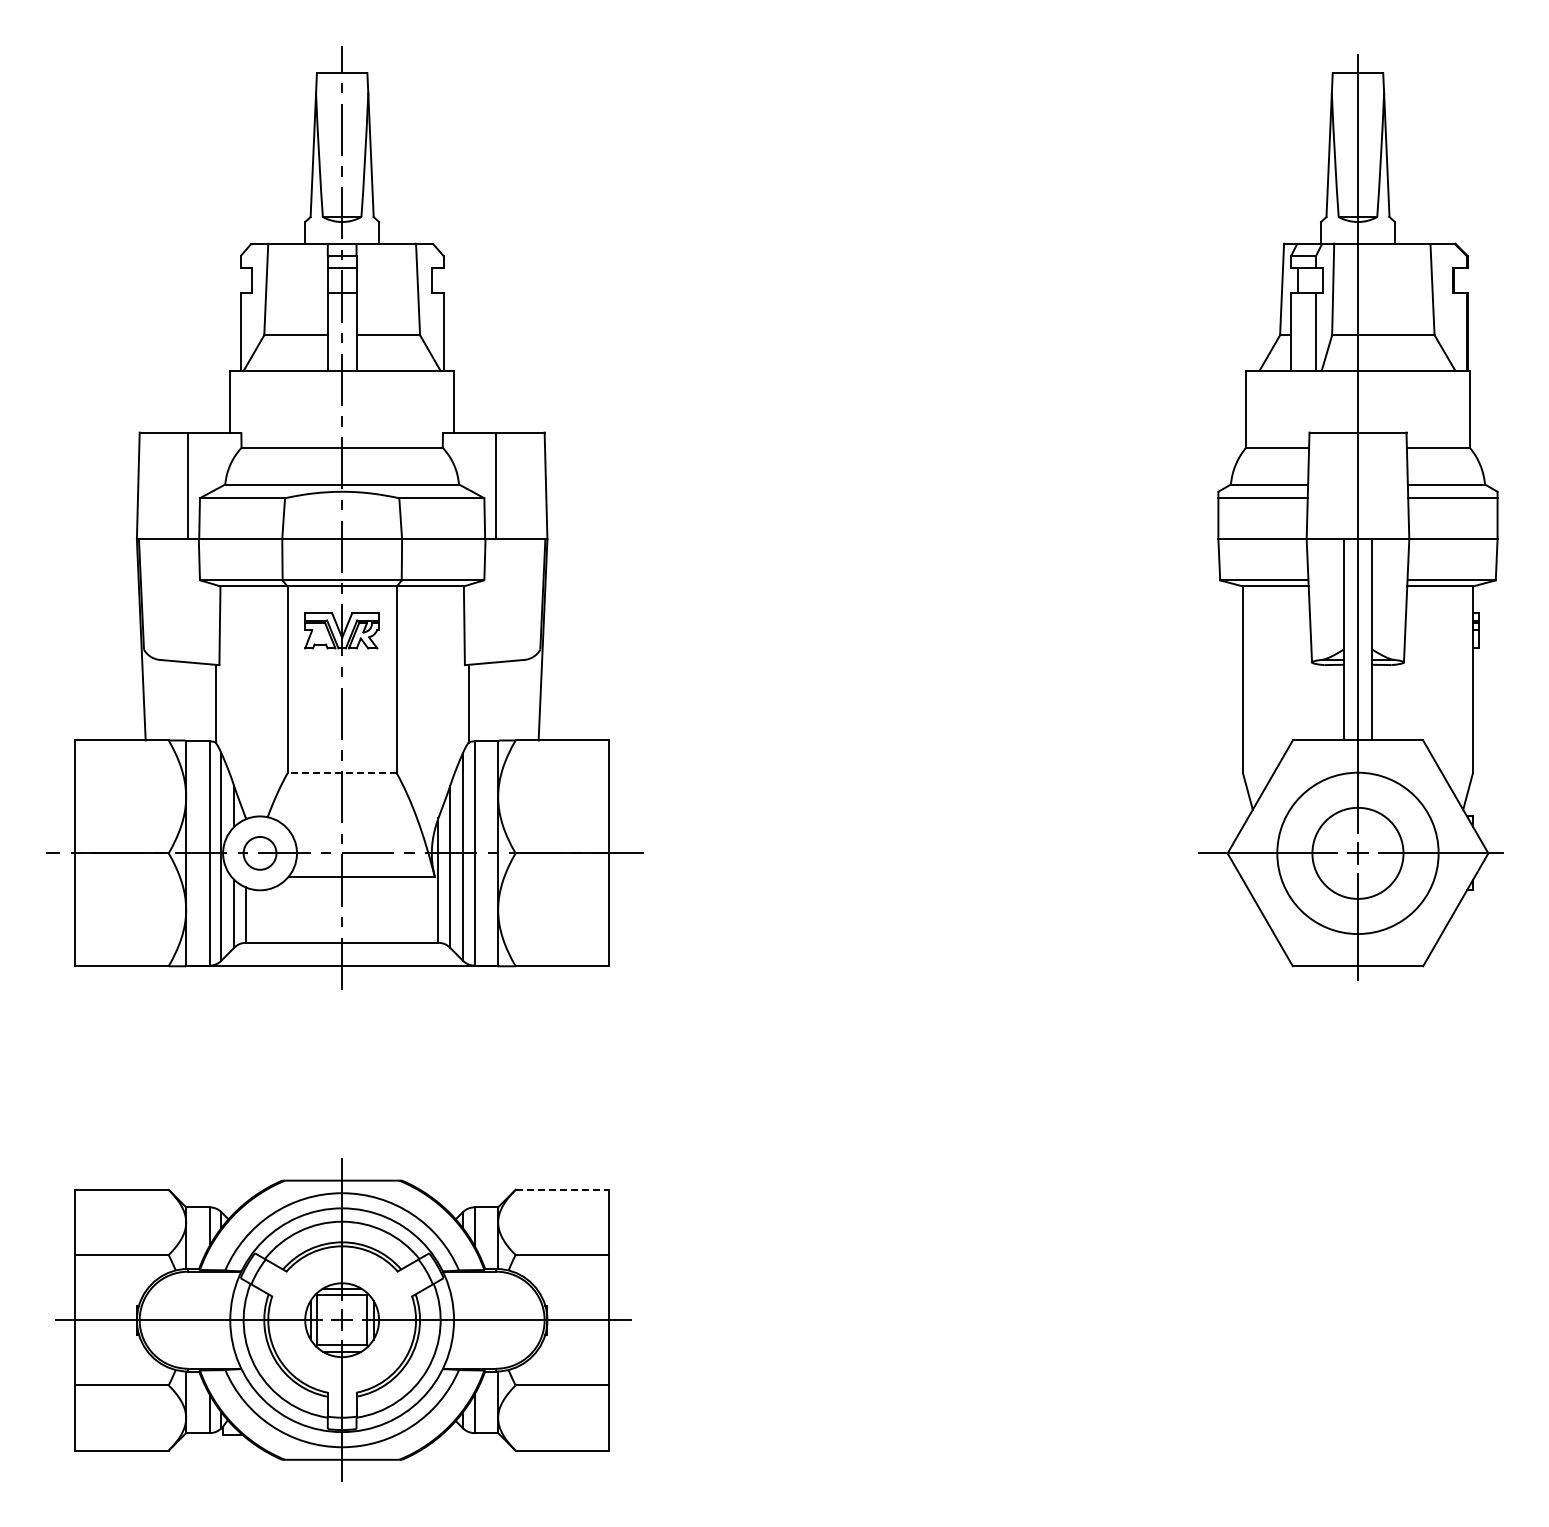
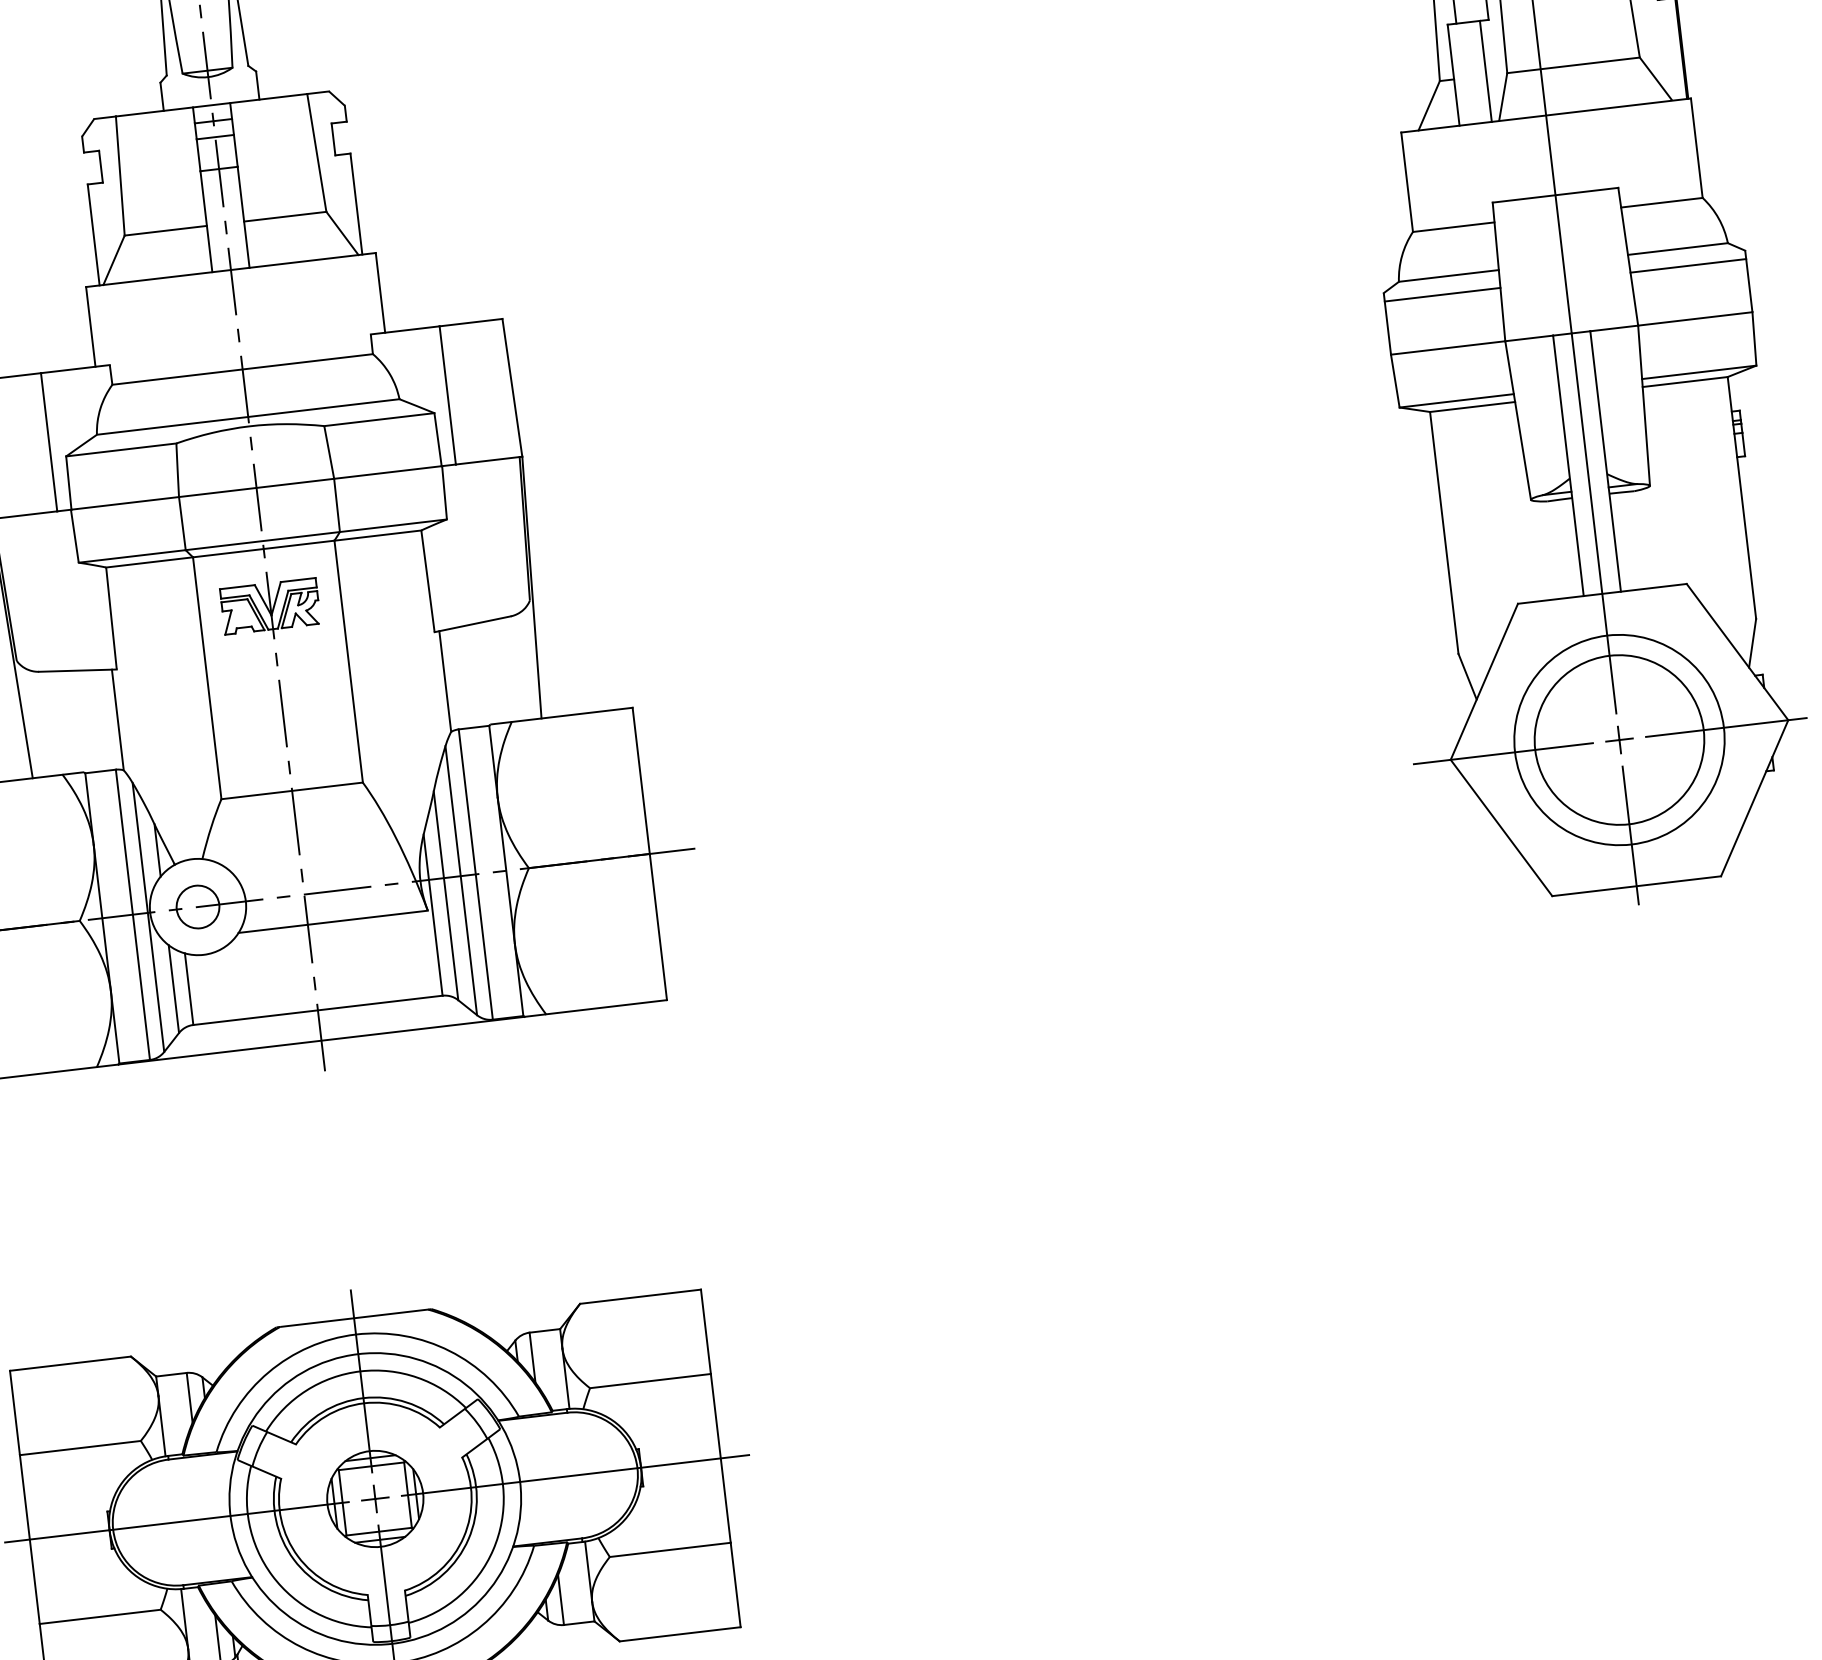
line: (342, 773) -> (292, 791), dashed -> solid
circle: (1357, 853) -> (1618, 740), size x1.43
line: (562, 1189) -> (640, 1296), dashed -> solid

